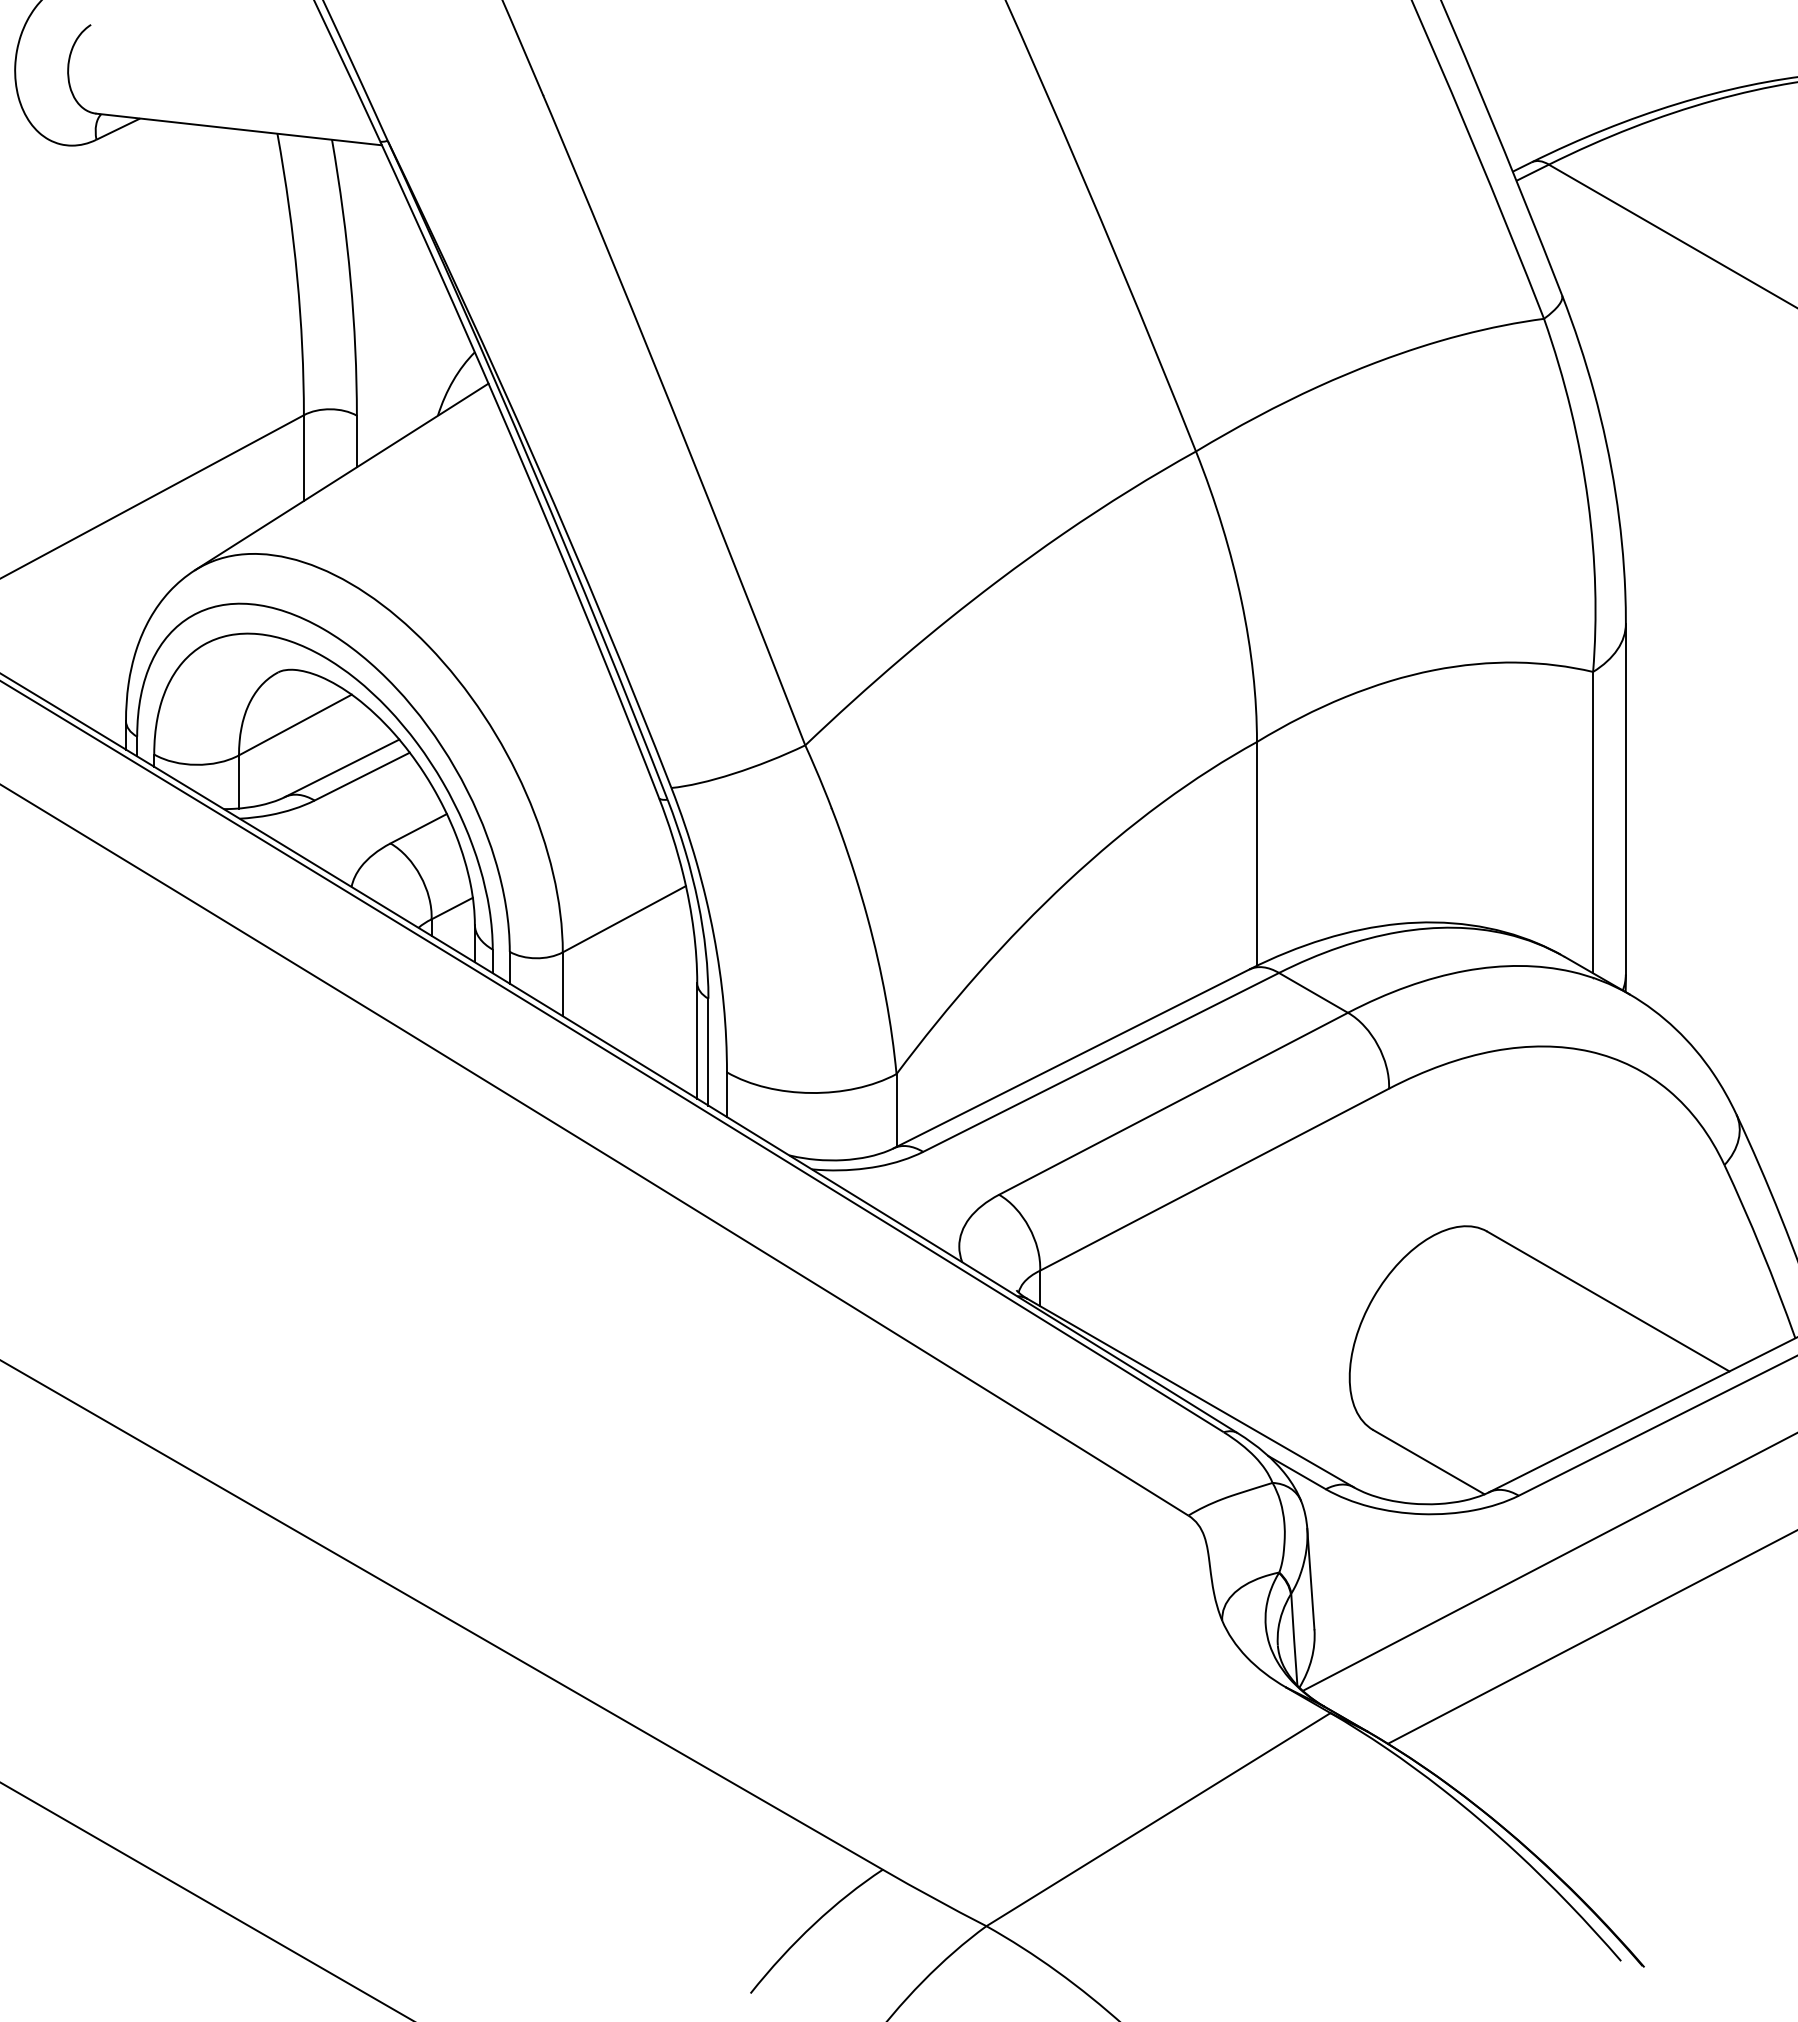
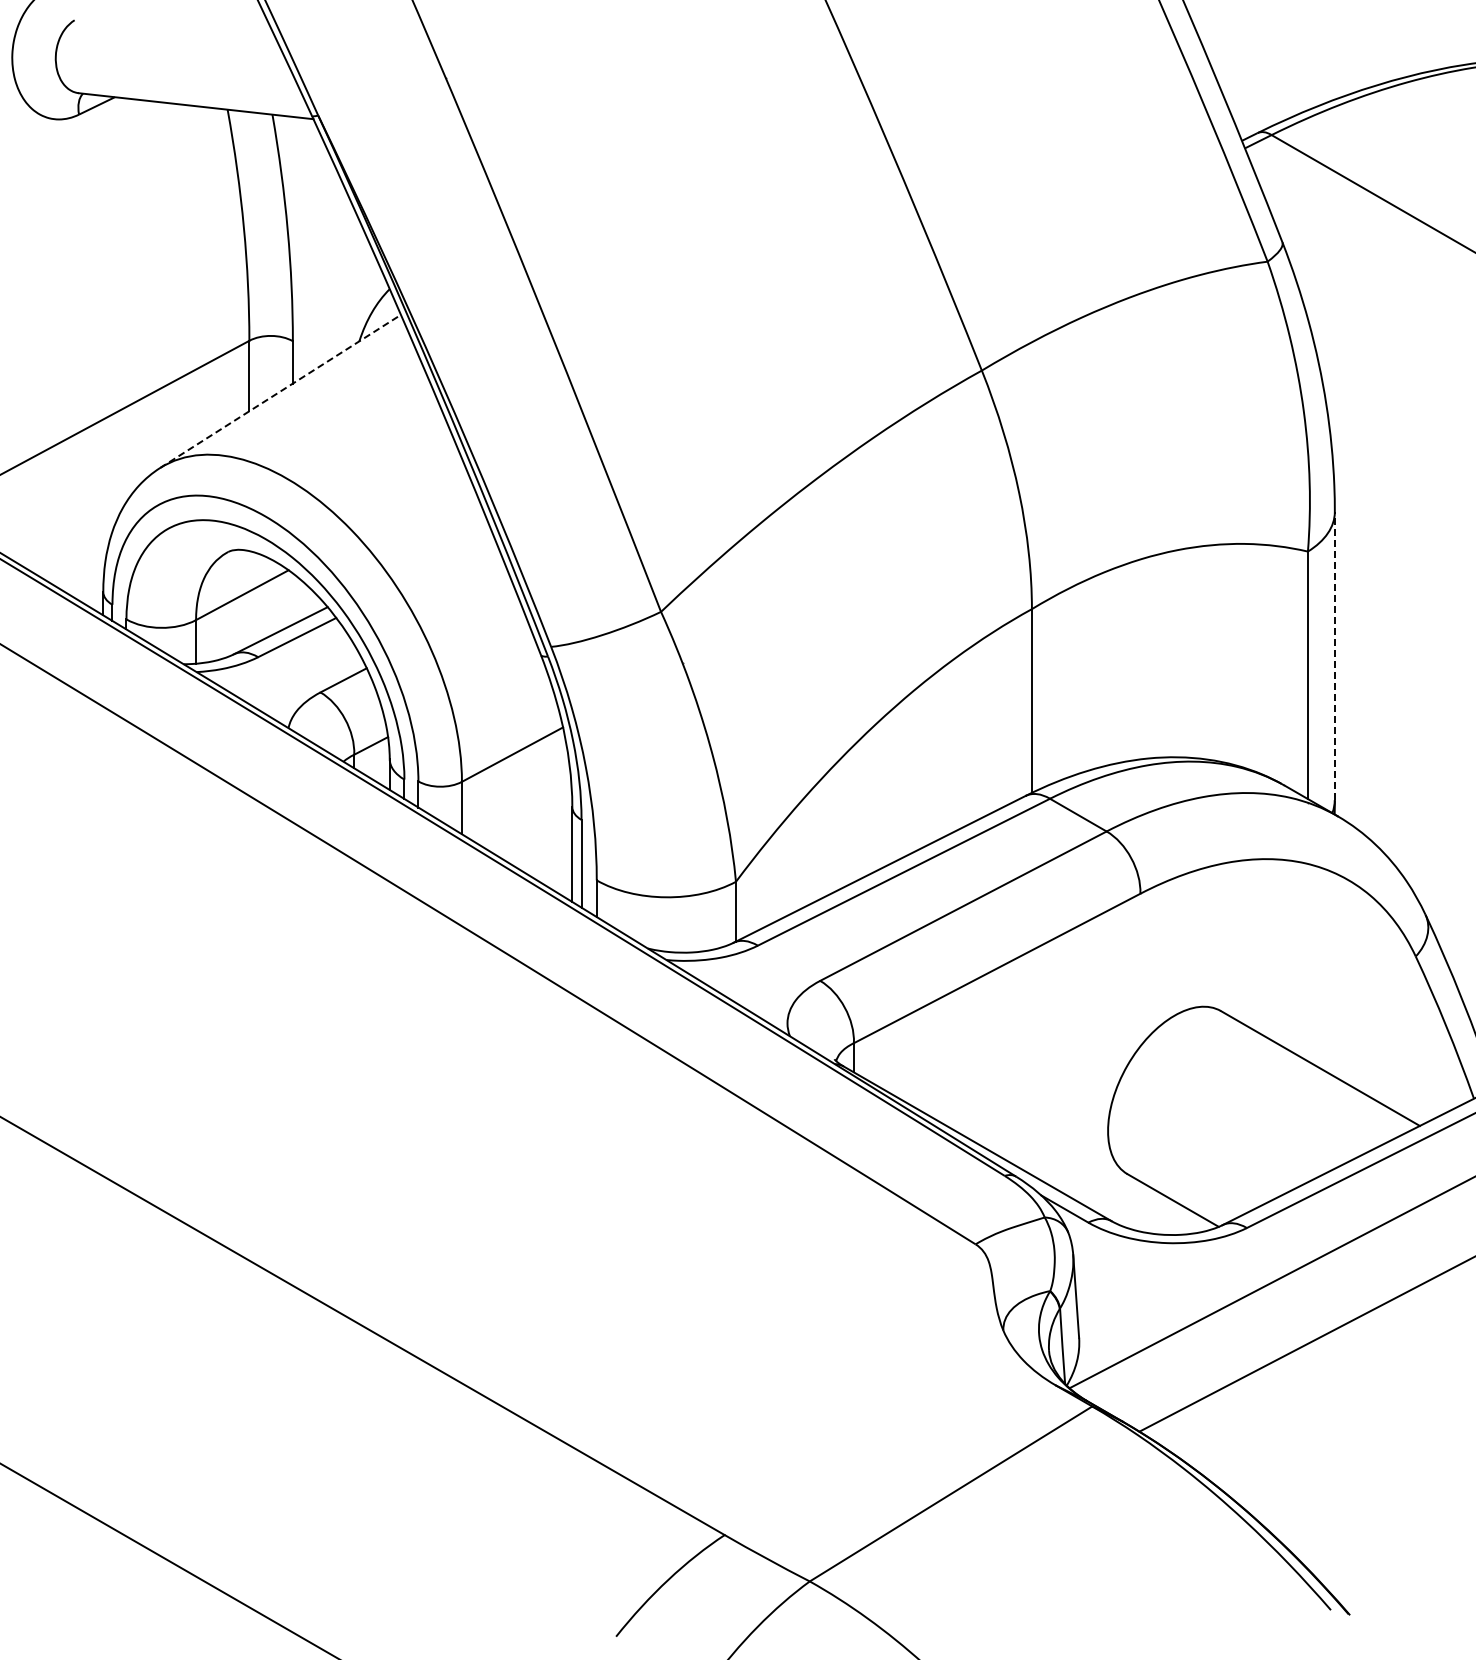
line: (341, 476) -> (280, 391), solid -> dashed
line: (1625, 799) -> (1334, 656), solid -> dashed

